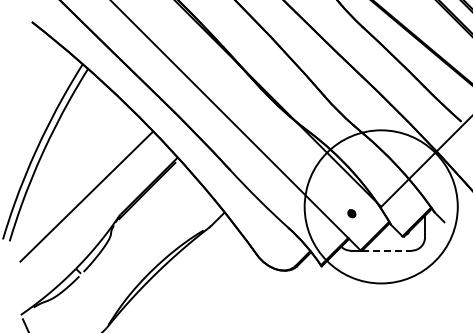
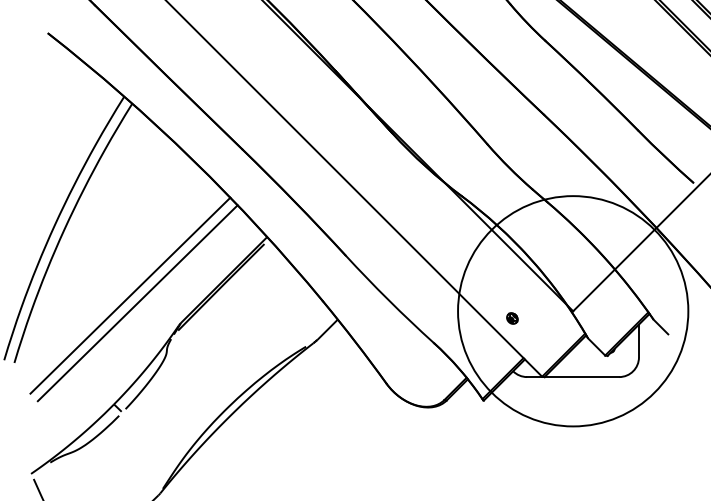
line: (91, 201) -> (137, 303), added
part: (351, 213) -> (511, 318), moved
line: (387, 250) -> (582, 376), dashed -> solid

